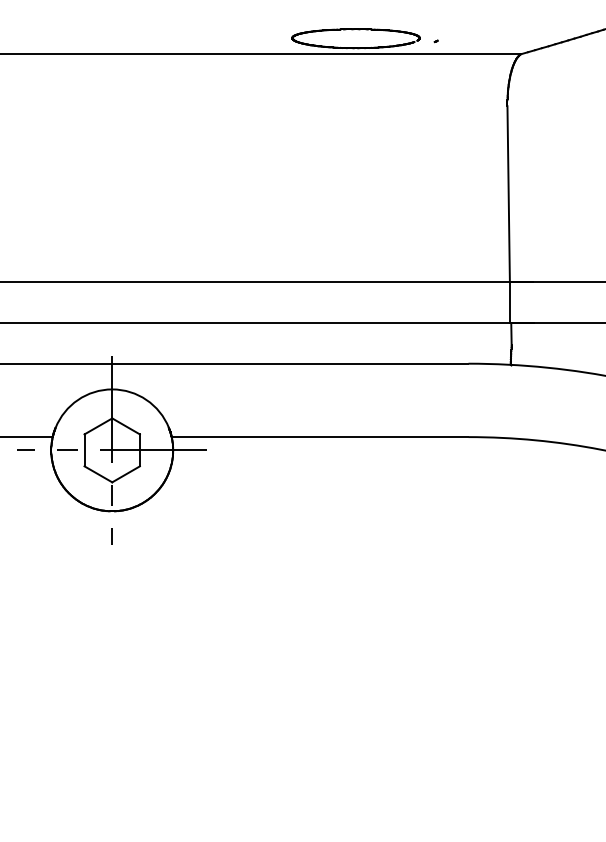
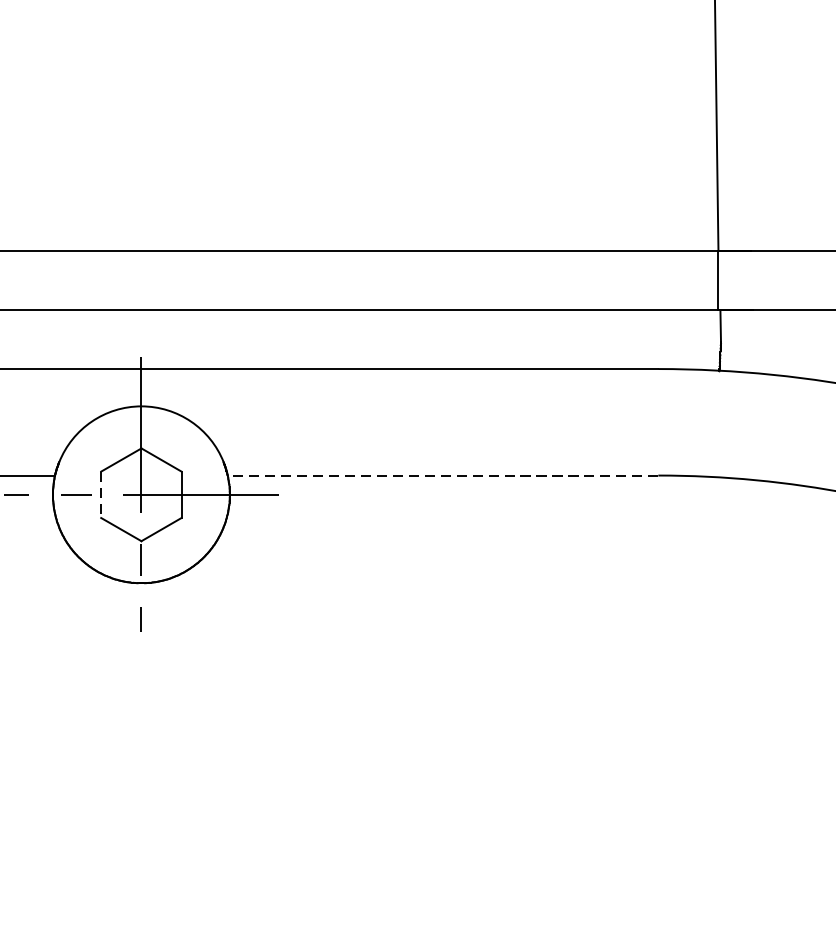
line: (319, 437) -> (442, 476), solid -> dashed
line: (84, 450) -> (101, 494), solid -> dashed

